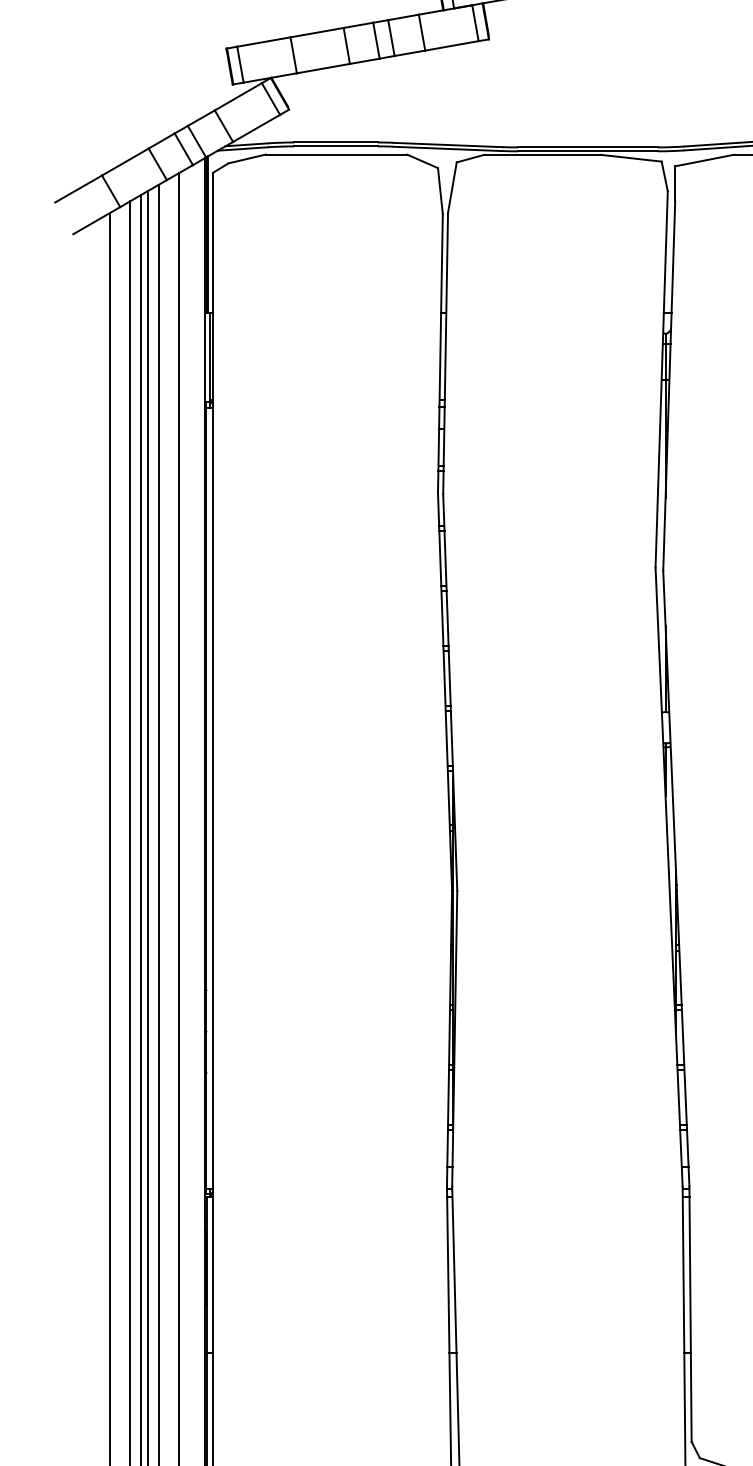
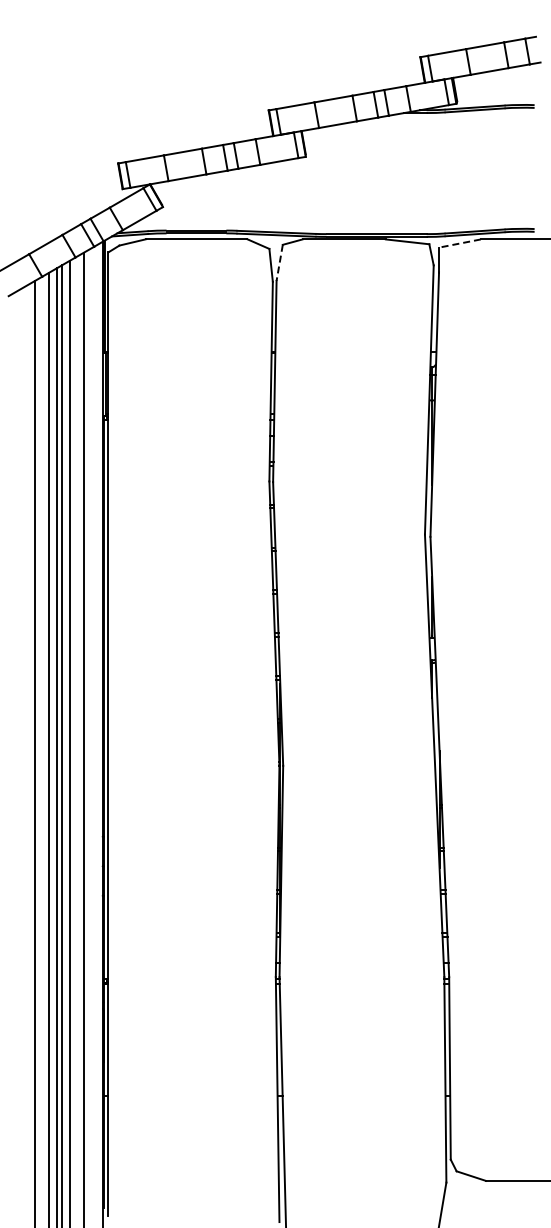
line: (703, 160) -> (459, 243), solid -> dashed
line: (452, 188) -> (279, 263), solid -> dashed

